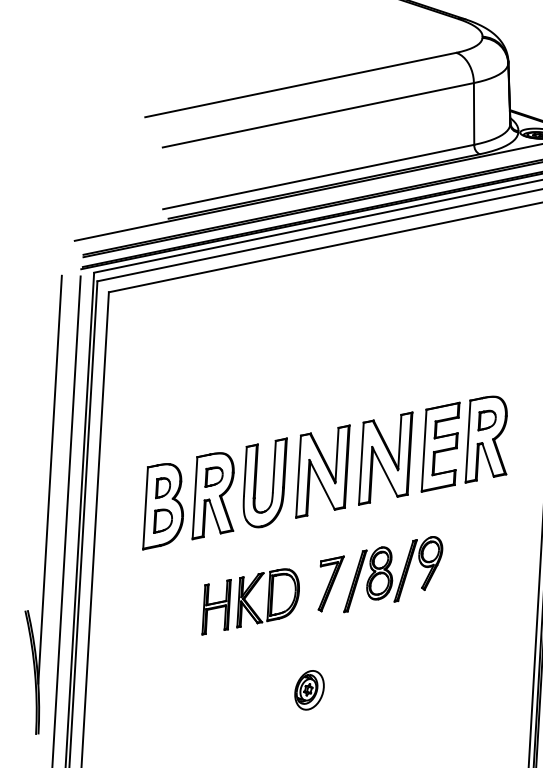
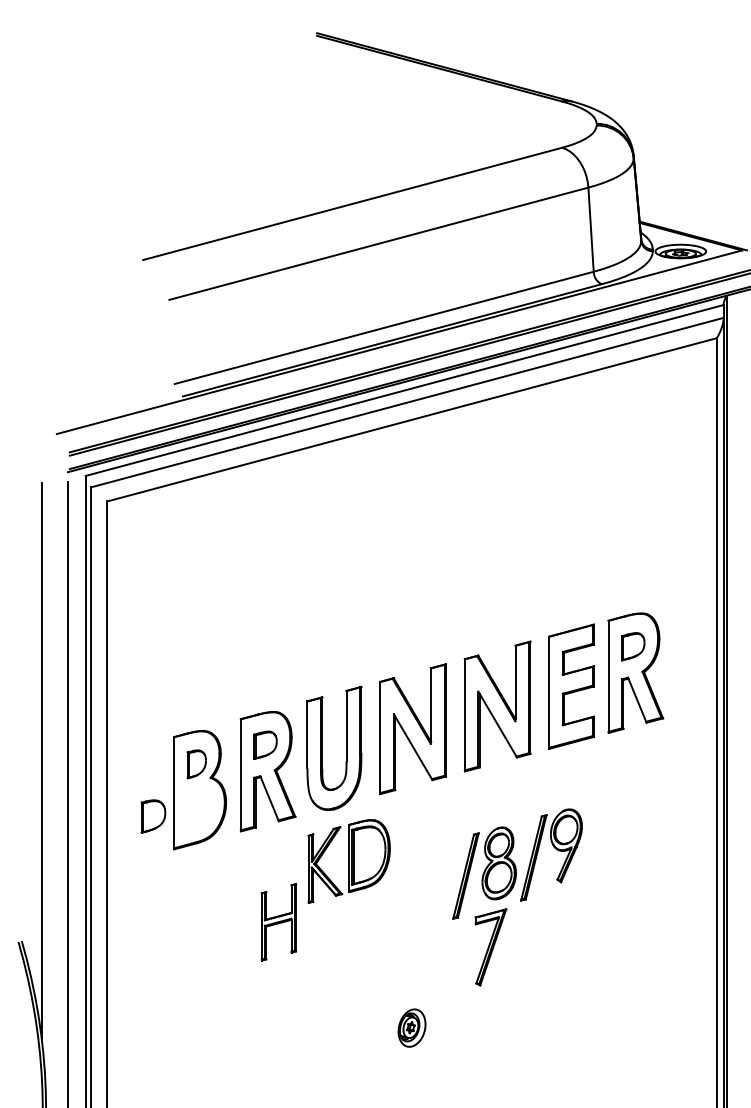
part: (163, 521) -> (153, 816), moved
part: (330, 583) -> (490, 947), moved
part: (268, 598) -> (348, 861), moved
part: (309, 689) -> (411, 1027), size x0.7

